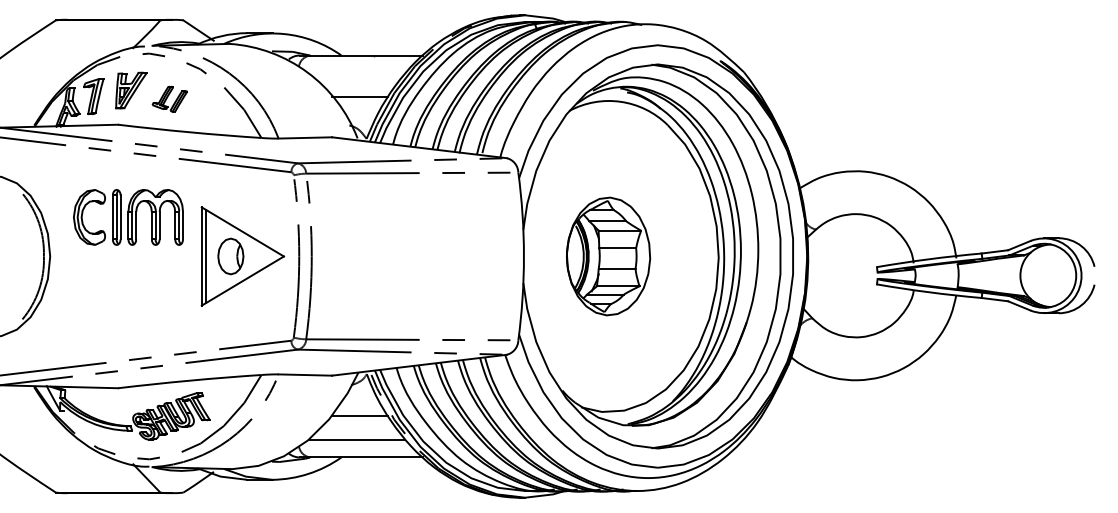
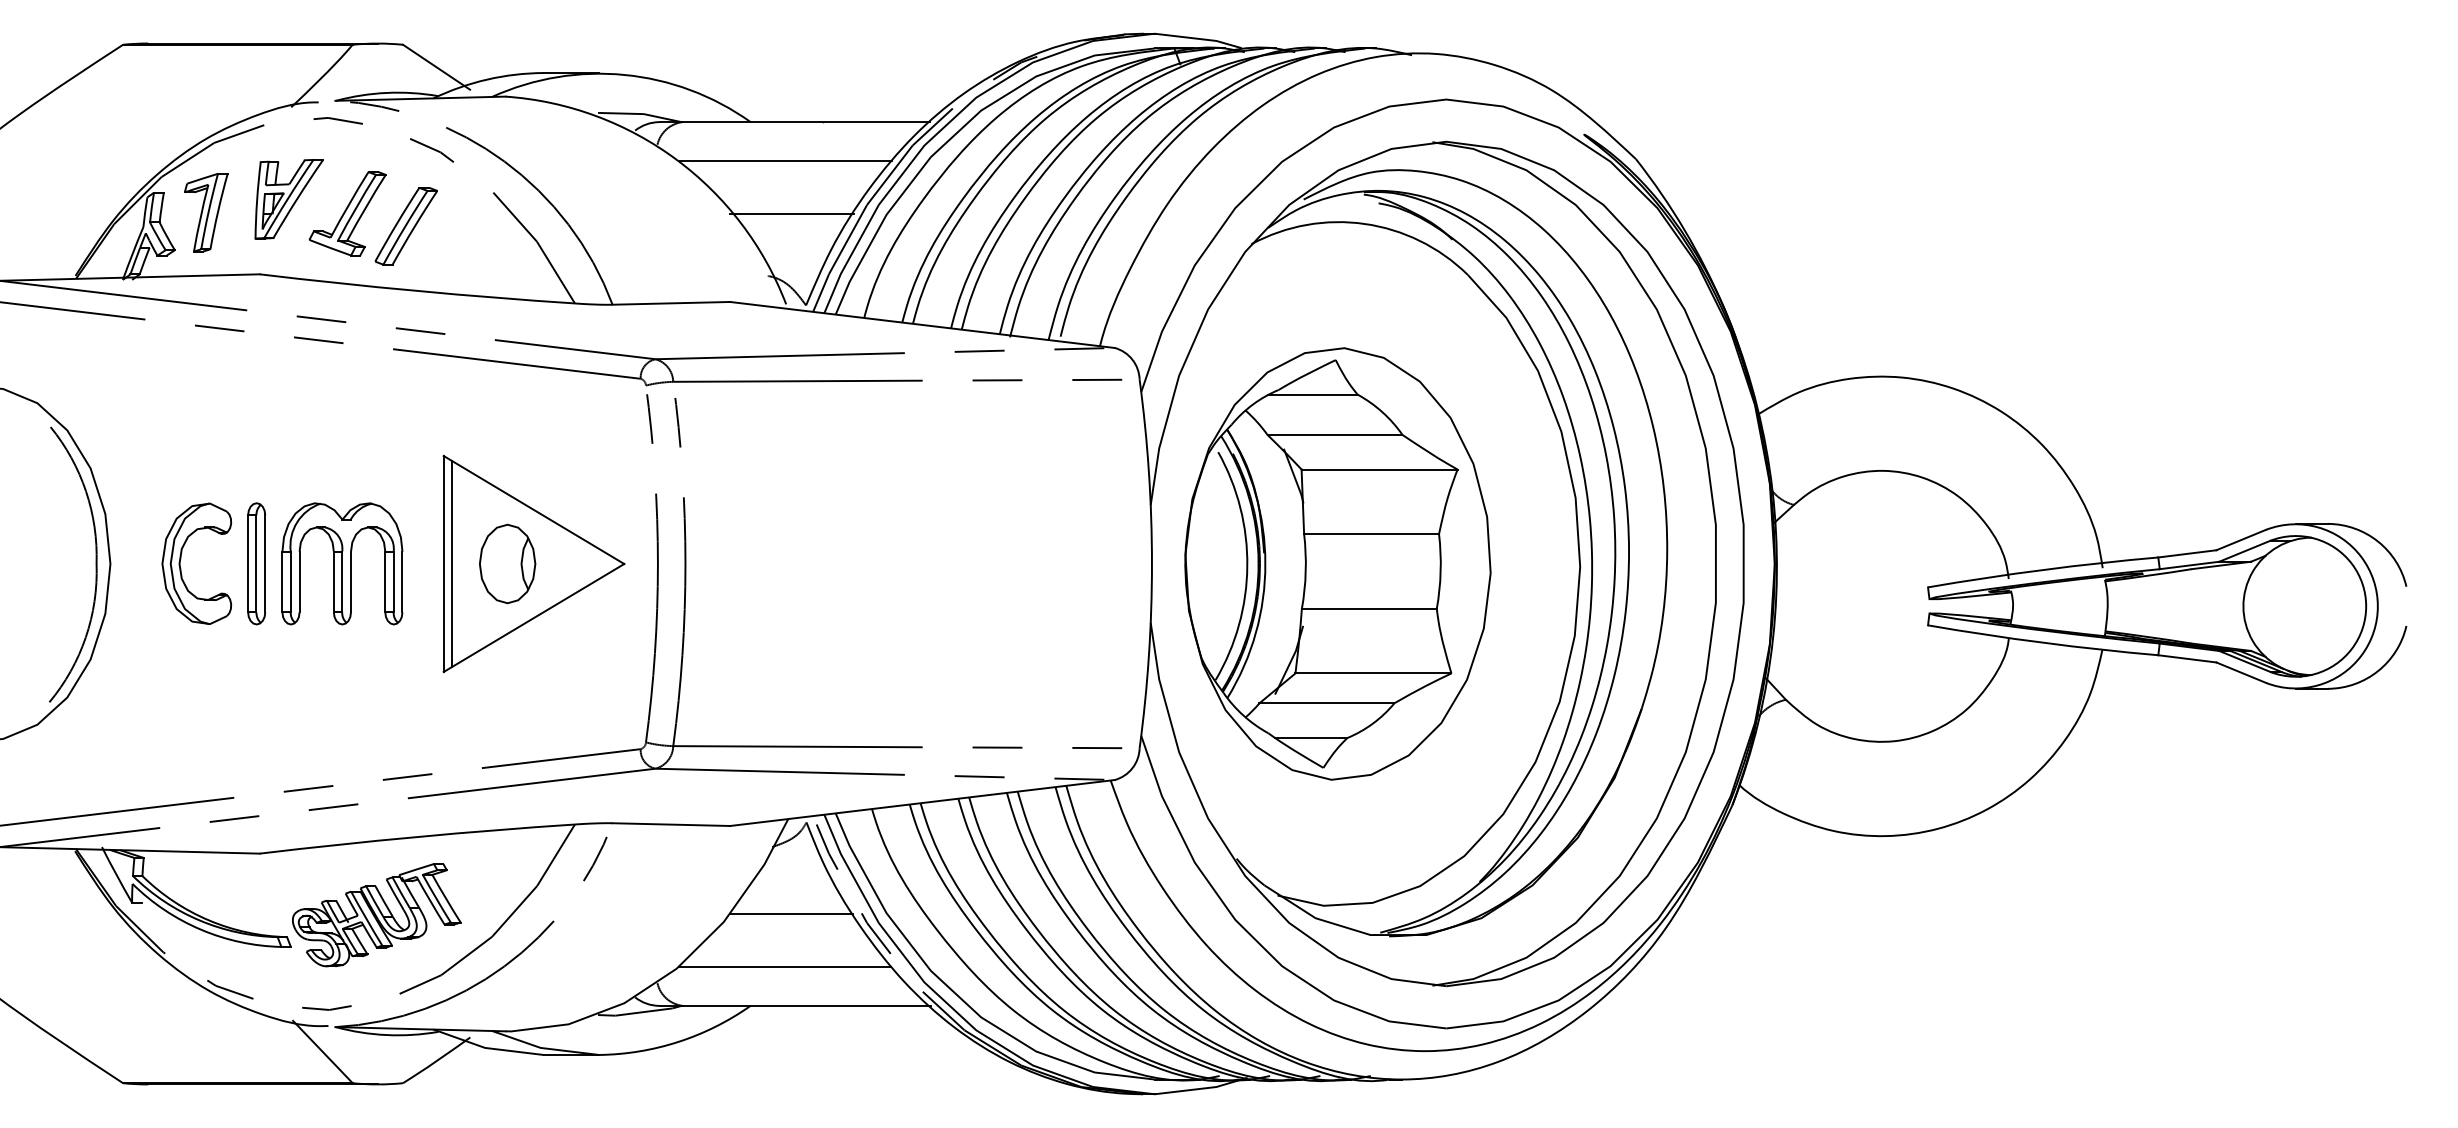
line: (356, 73) -> (783, 161), added
part: (169, 98) -> (372, 216), size x1.67
part: (128, 217) -> (282, 564), moved
part: (608, 256) -> (1337, 564), size x1.67

